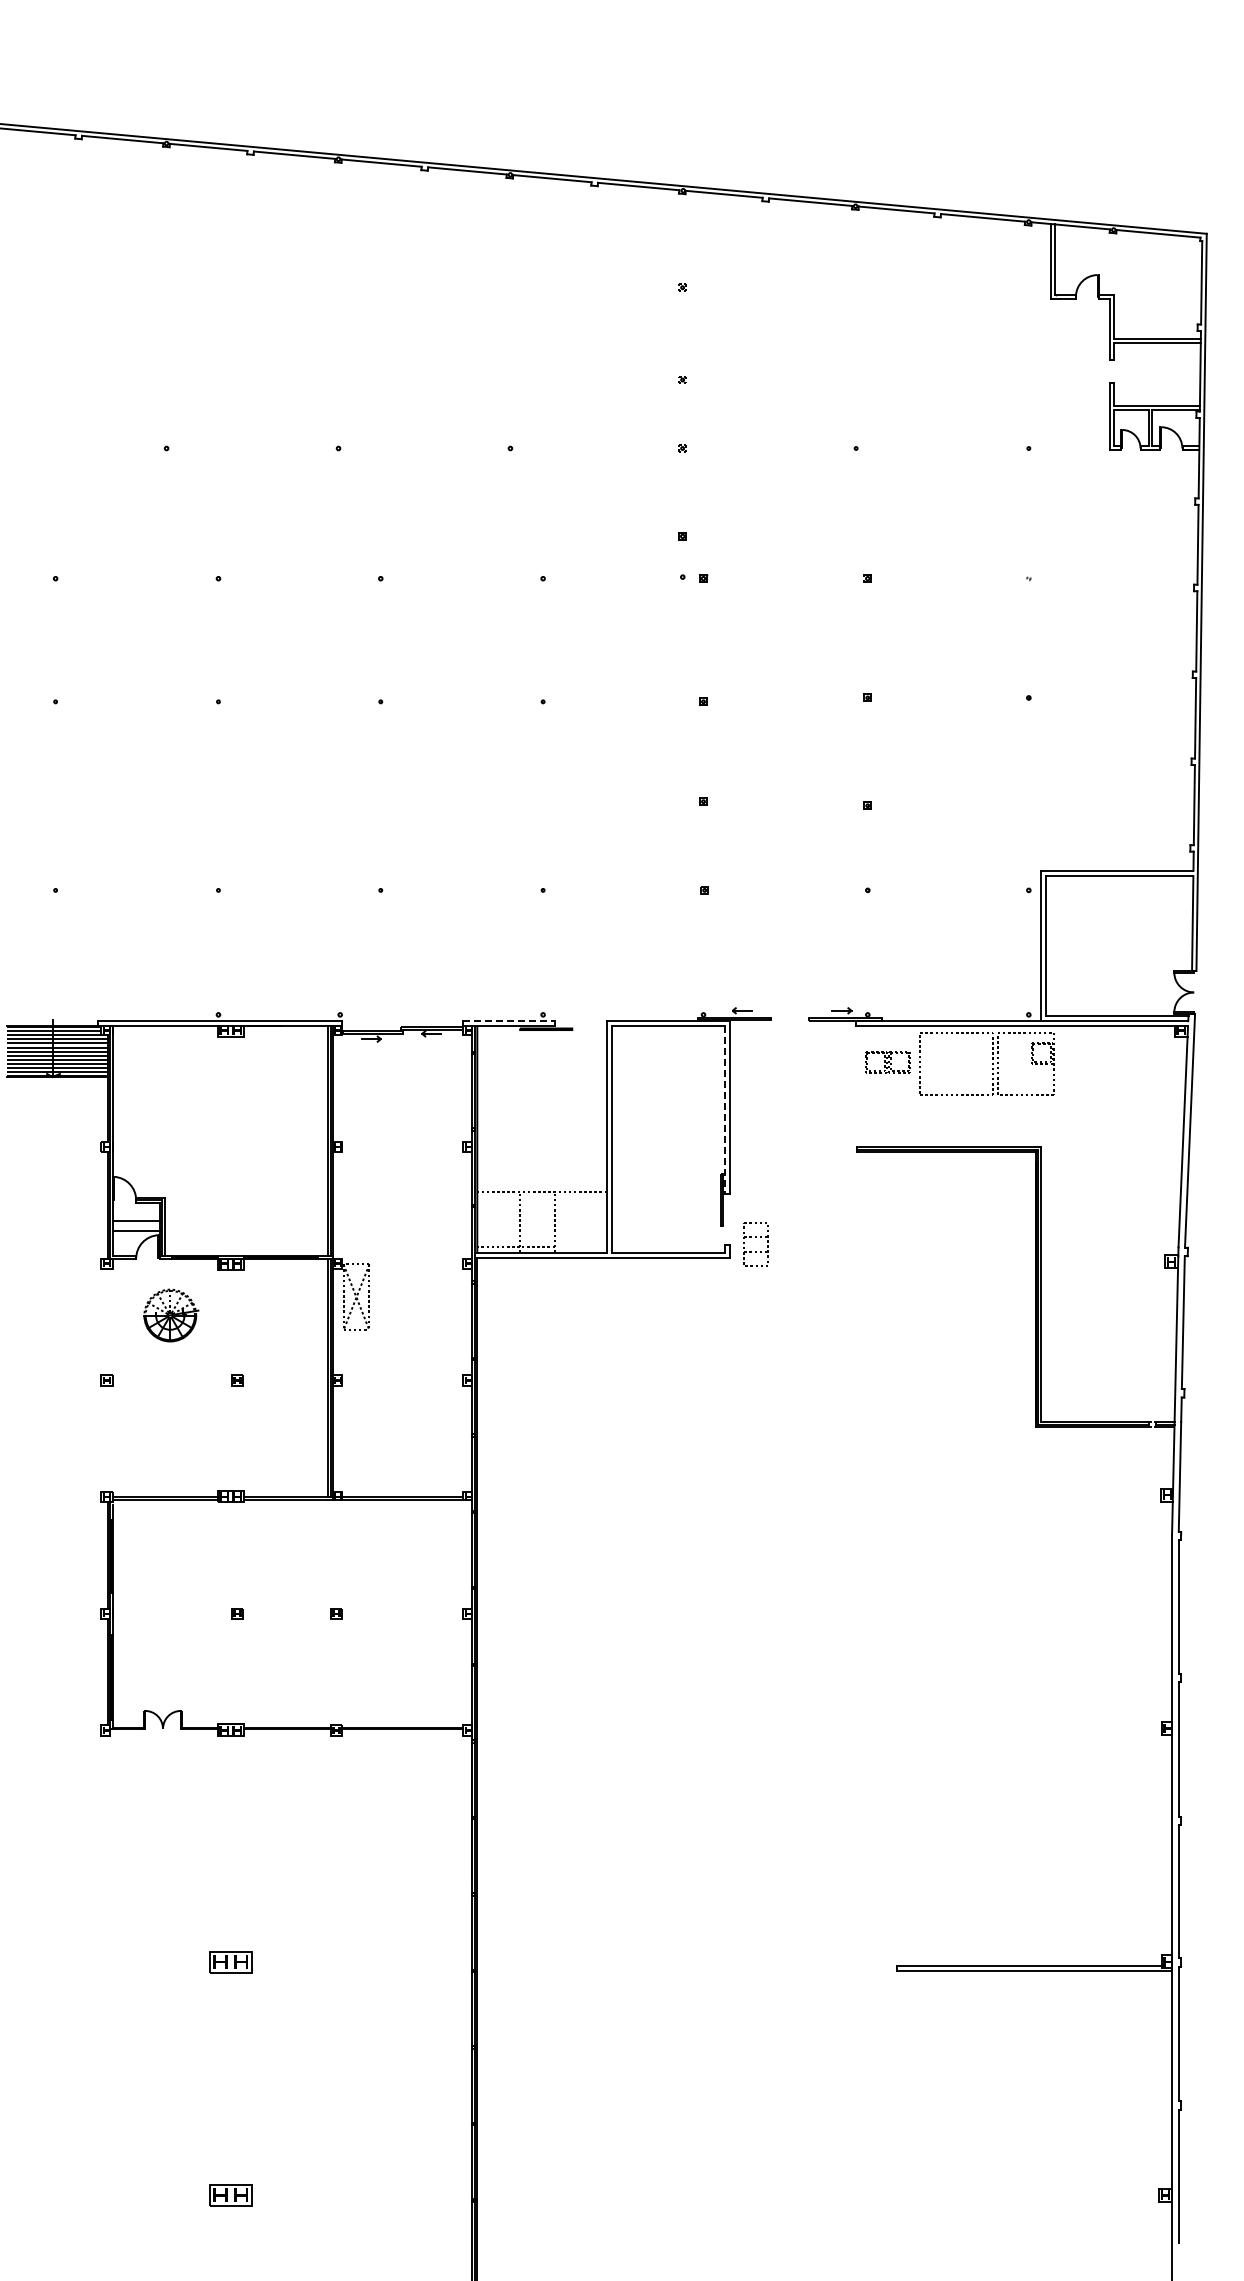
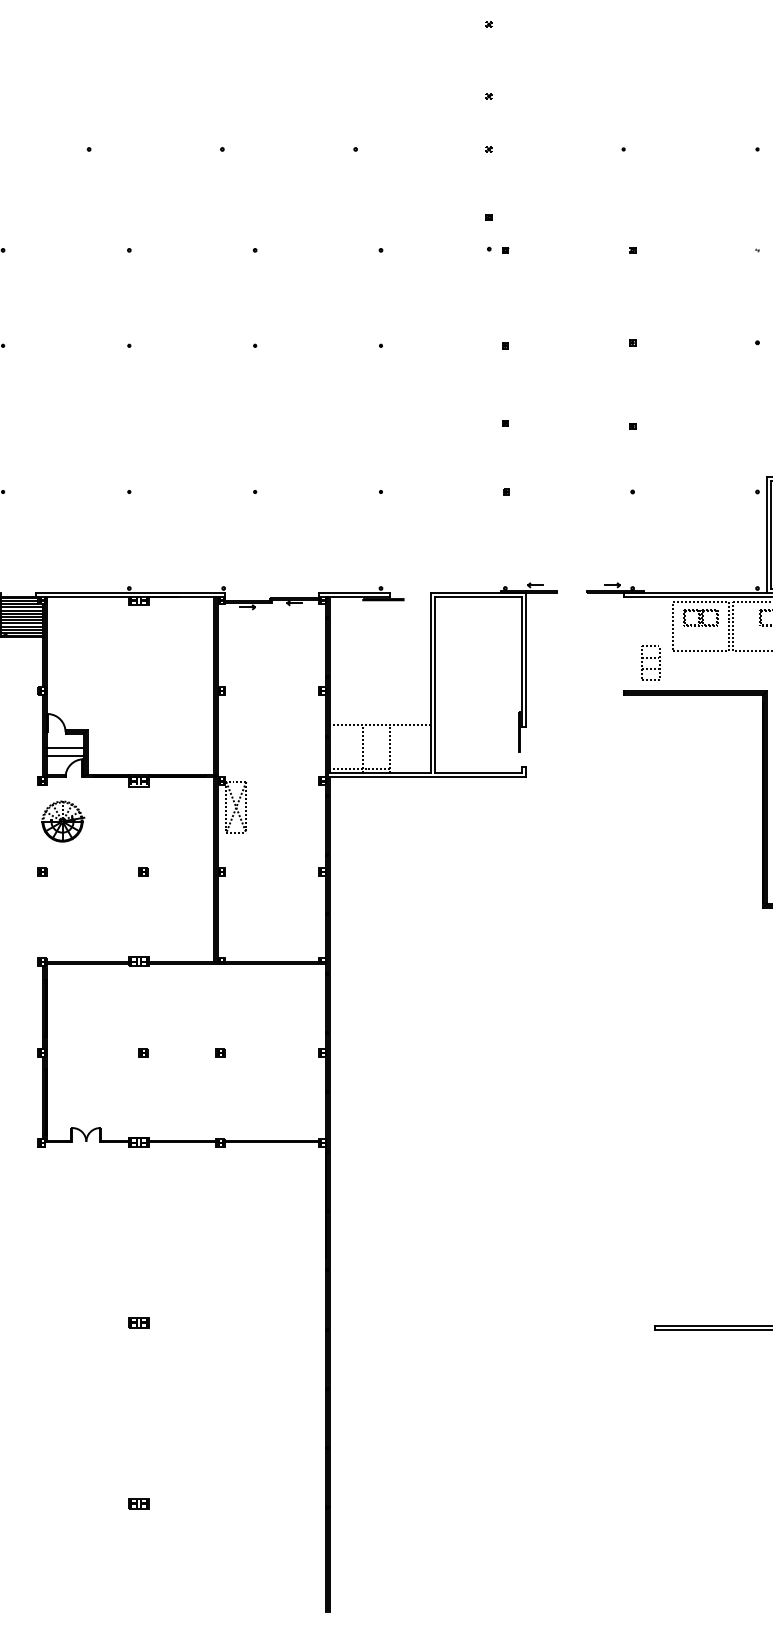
line: (509, 1021) -> (354, 593), dashed -> solid
part: (887, 1062) -> (700, 618), moved
line: (725, 1109) -> (522, 661), dashed -> solid
part: (755, 1237) -> (650, 657), moved
part: (171, 1315) -> (63, 821), moved
part: (230, 1961) -> (138, 1322), size x0.62
part: (230, 2195) -> (138, 1503), size x0.62

